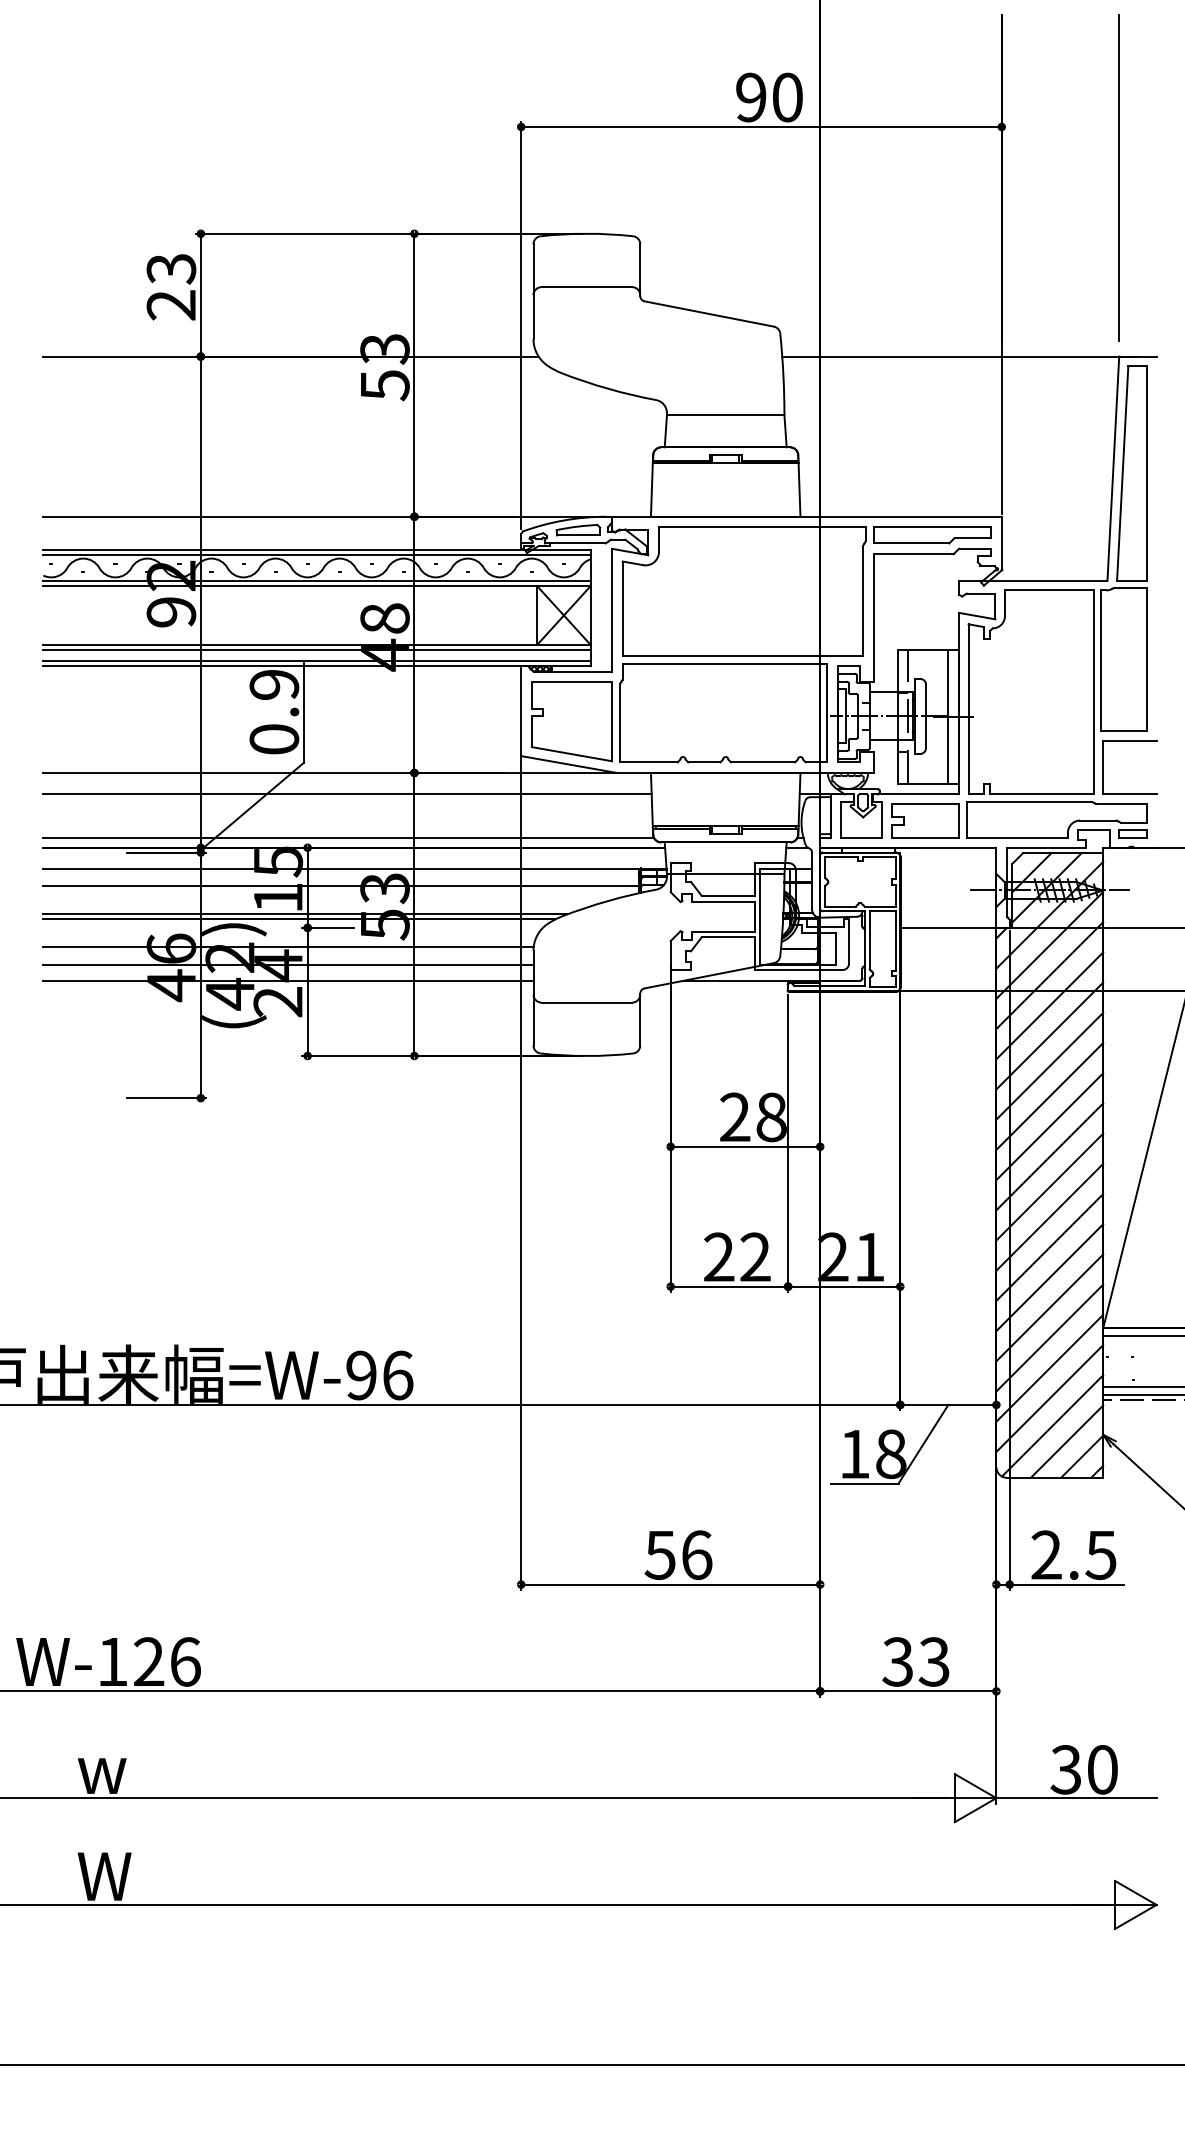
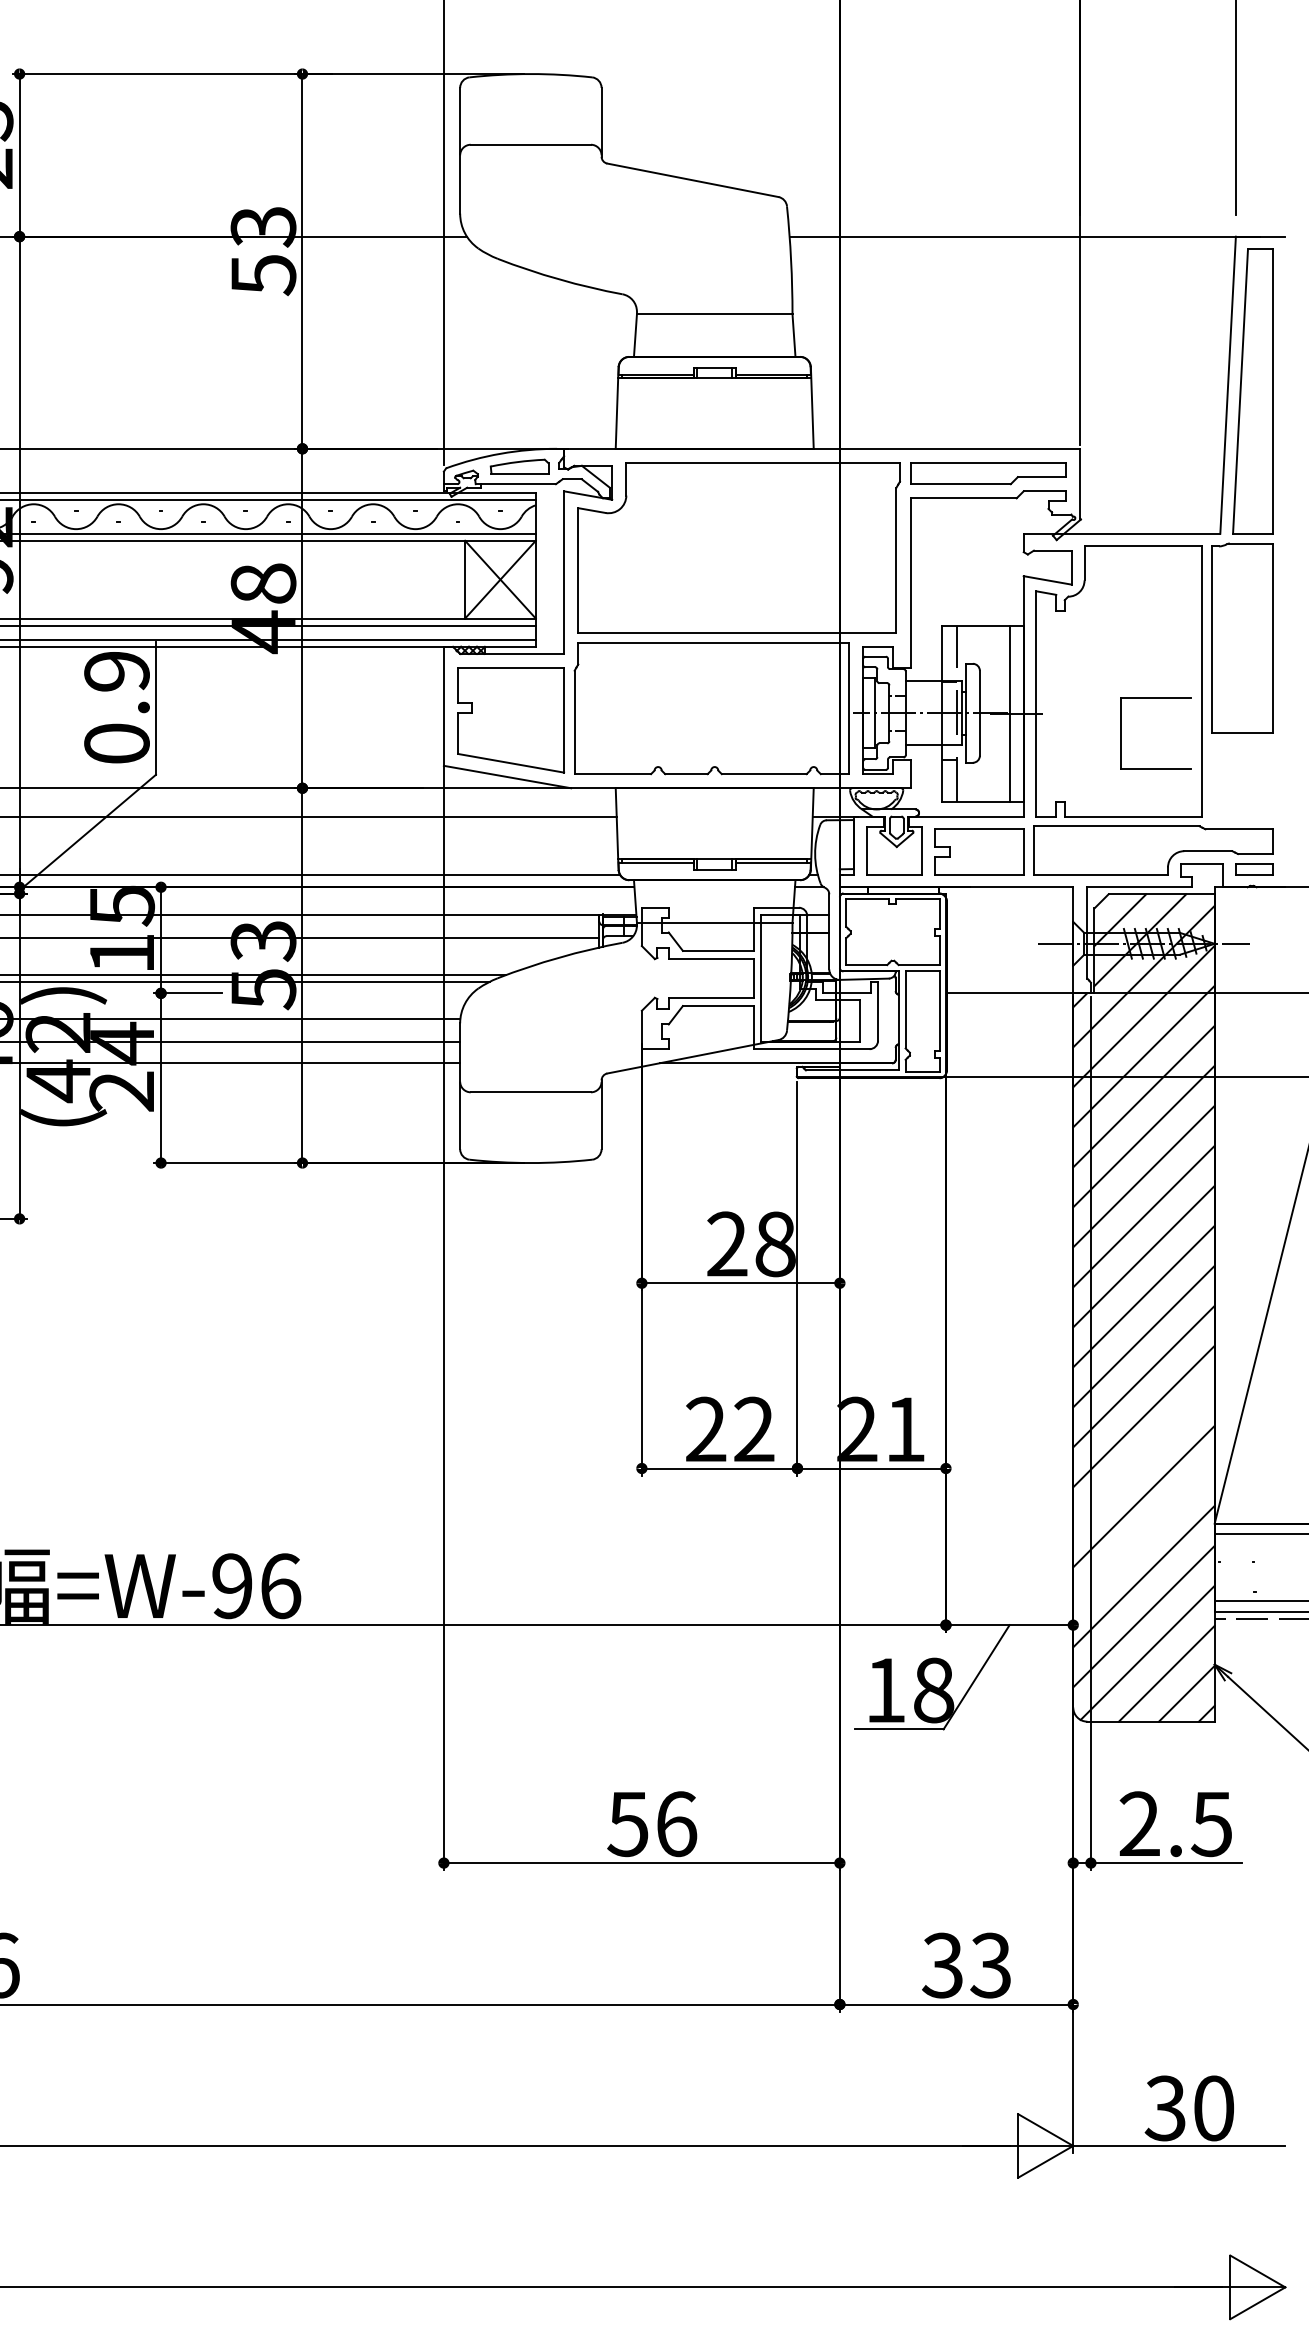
part: (1129, 741) -> (1155, 698), moved
line: (1049, 1277) -> (1143, 1456), removed
line: (1049, 1337) -> (1143, 1535), removed

